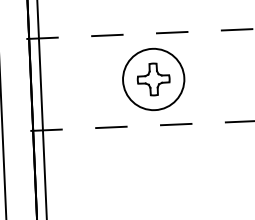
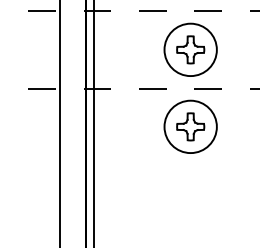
part: (157, 169) -> (190, 126), added

